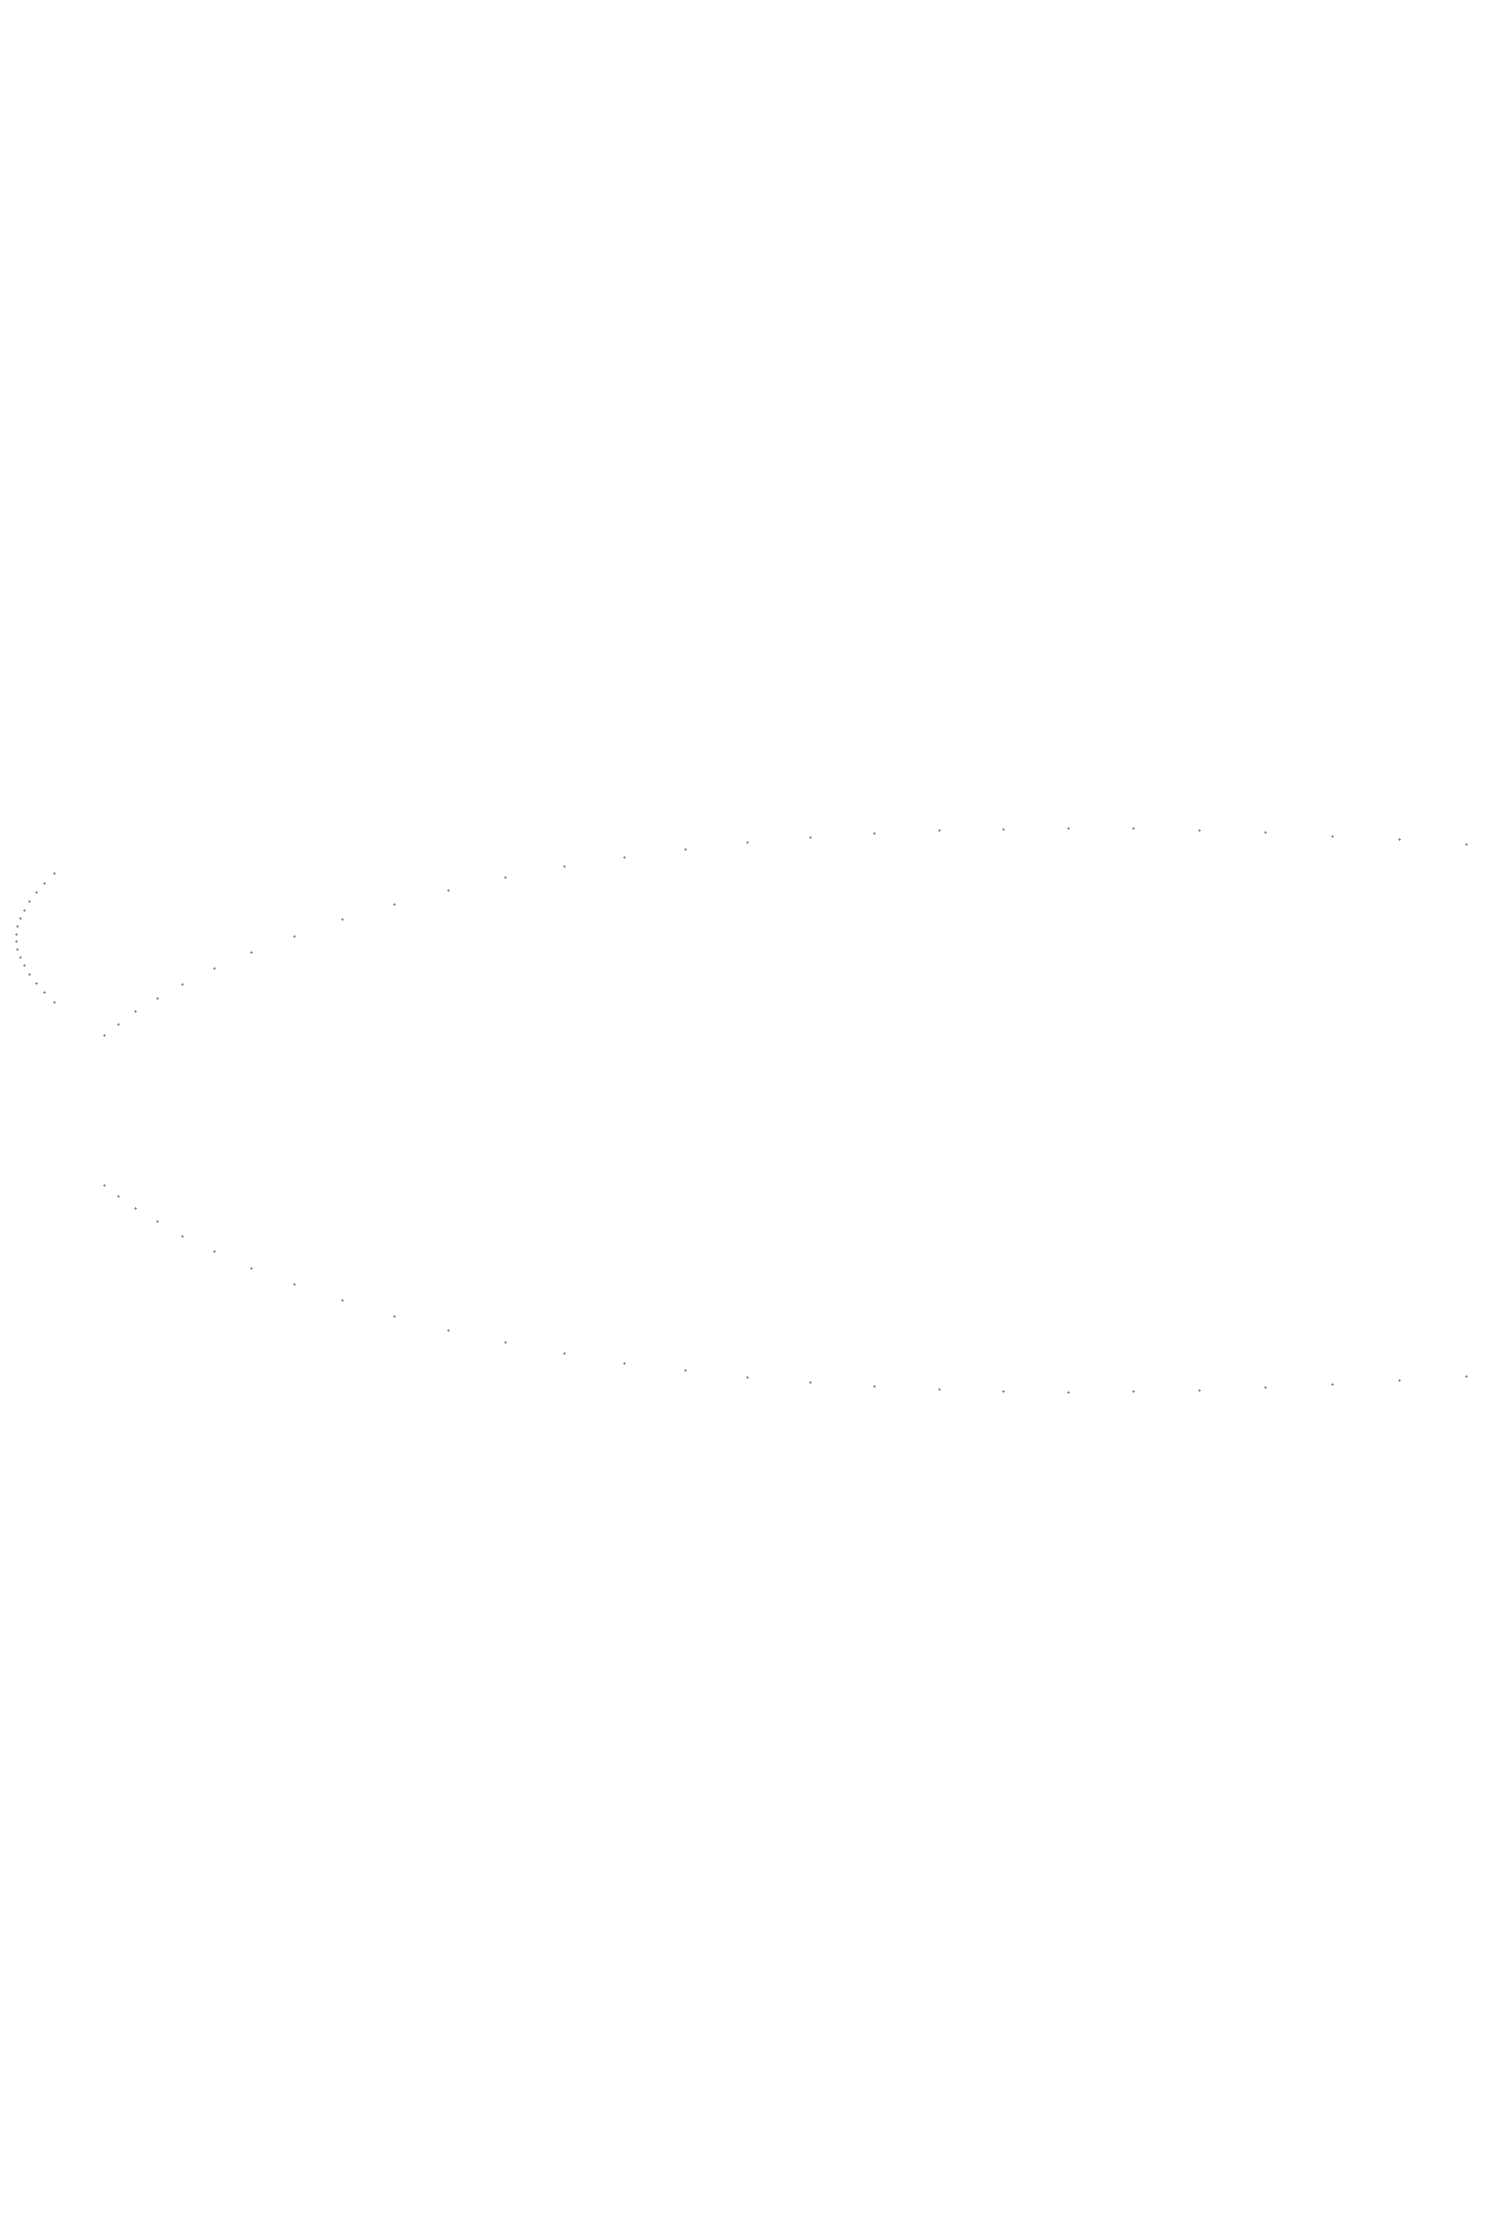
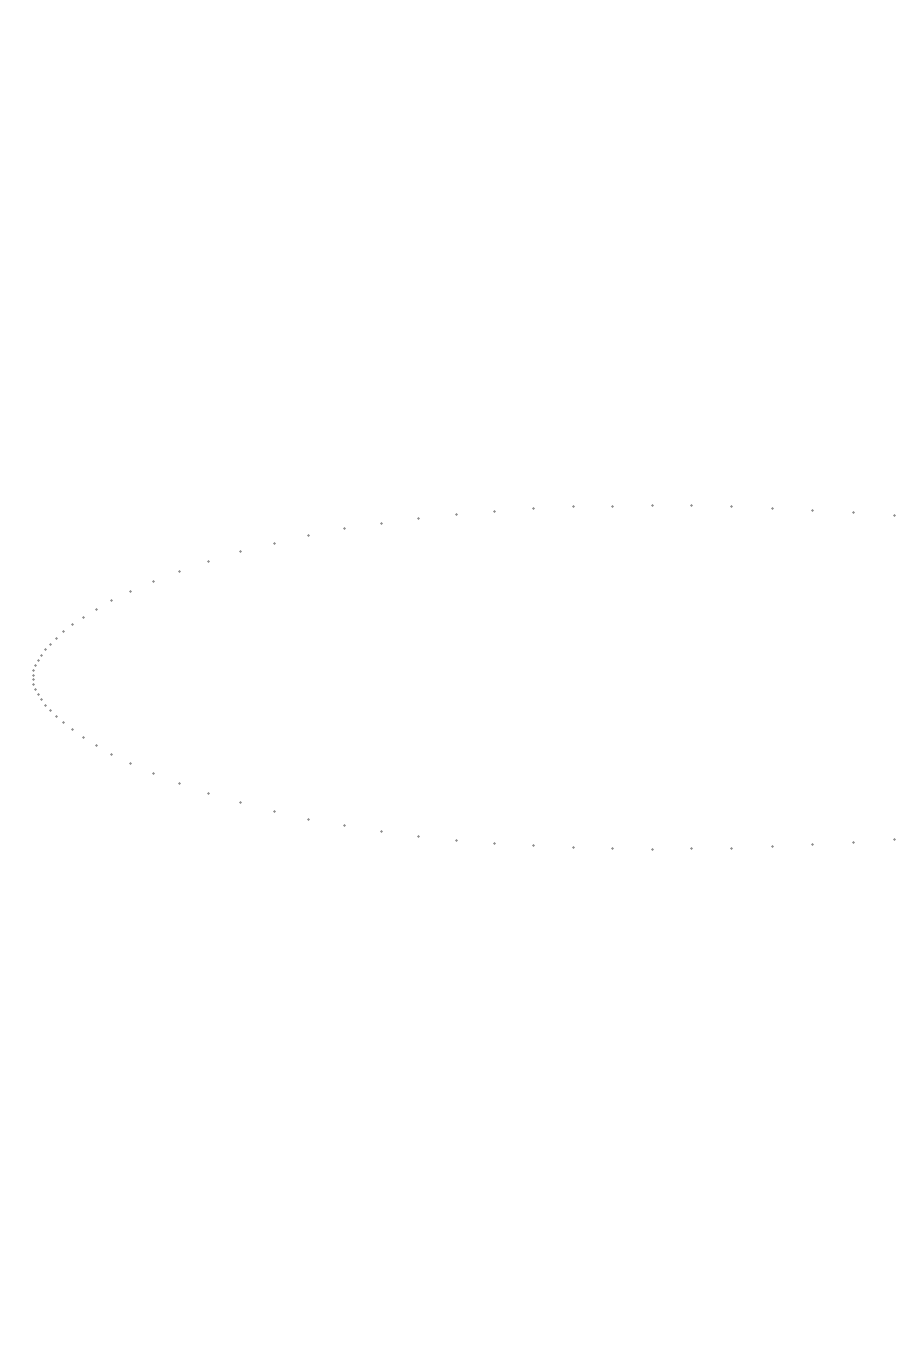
part: (18, 935) -> (34, 675), moved

